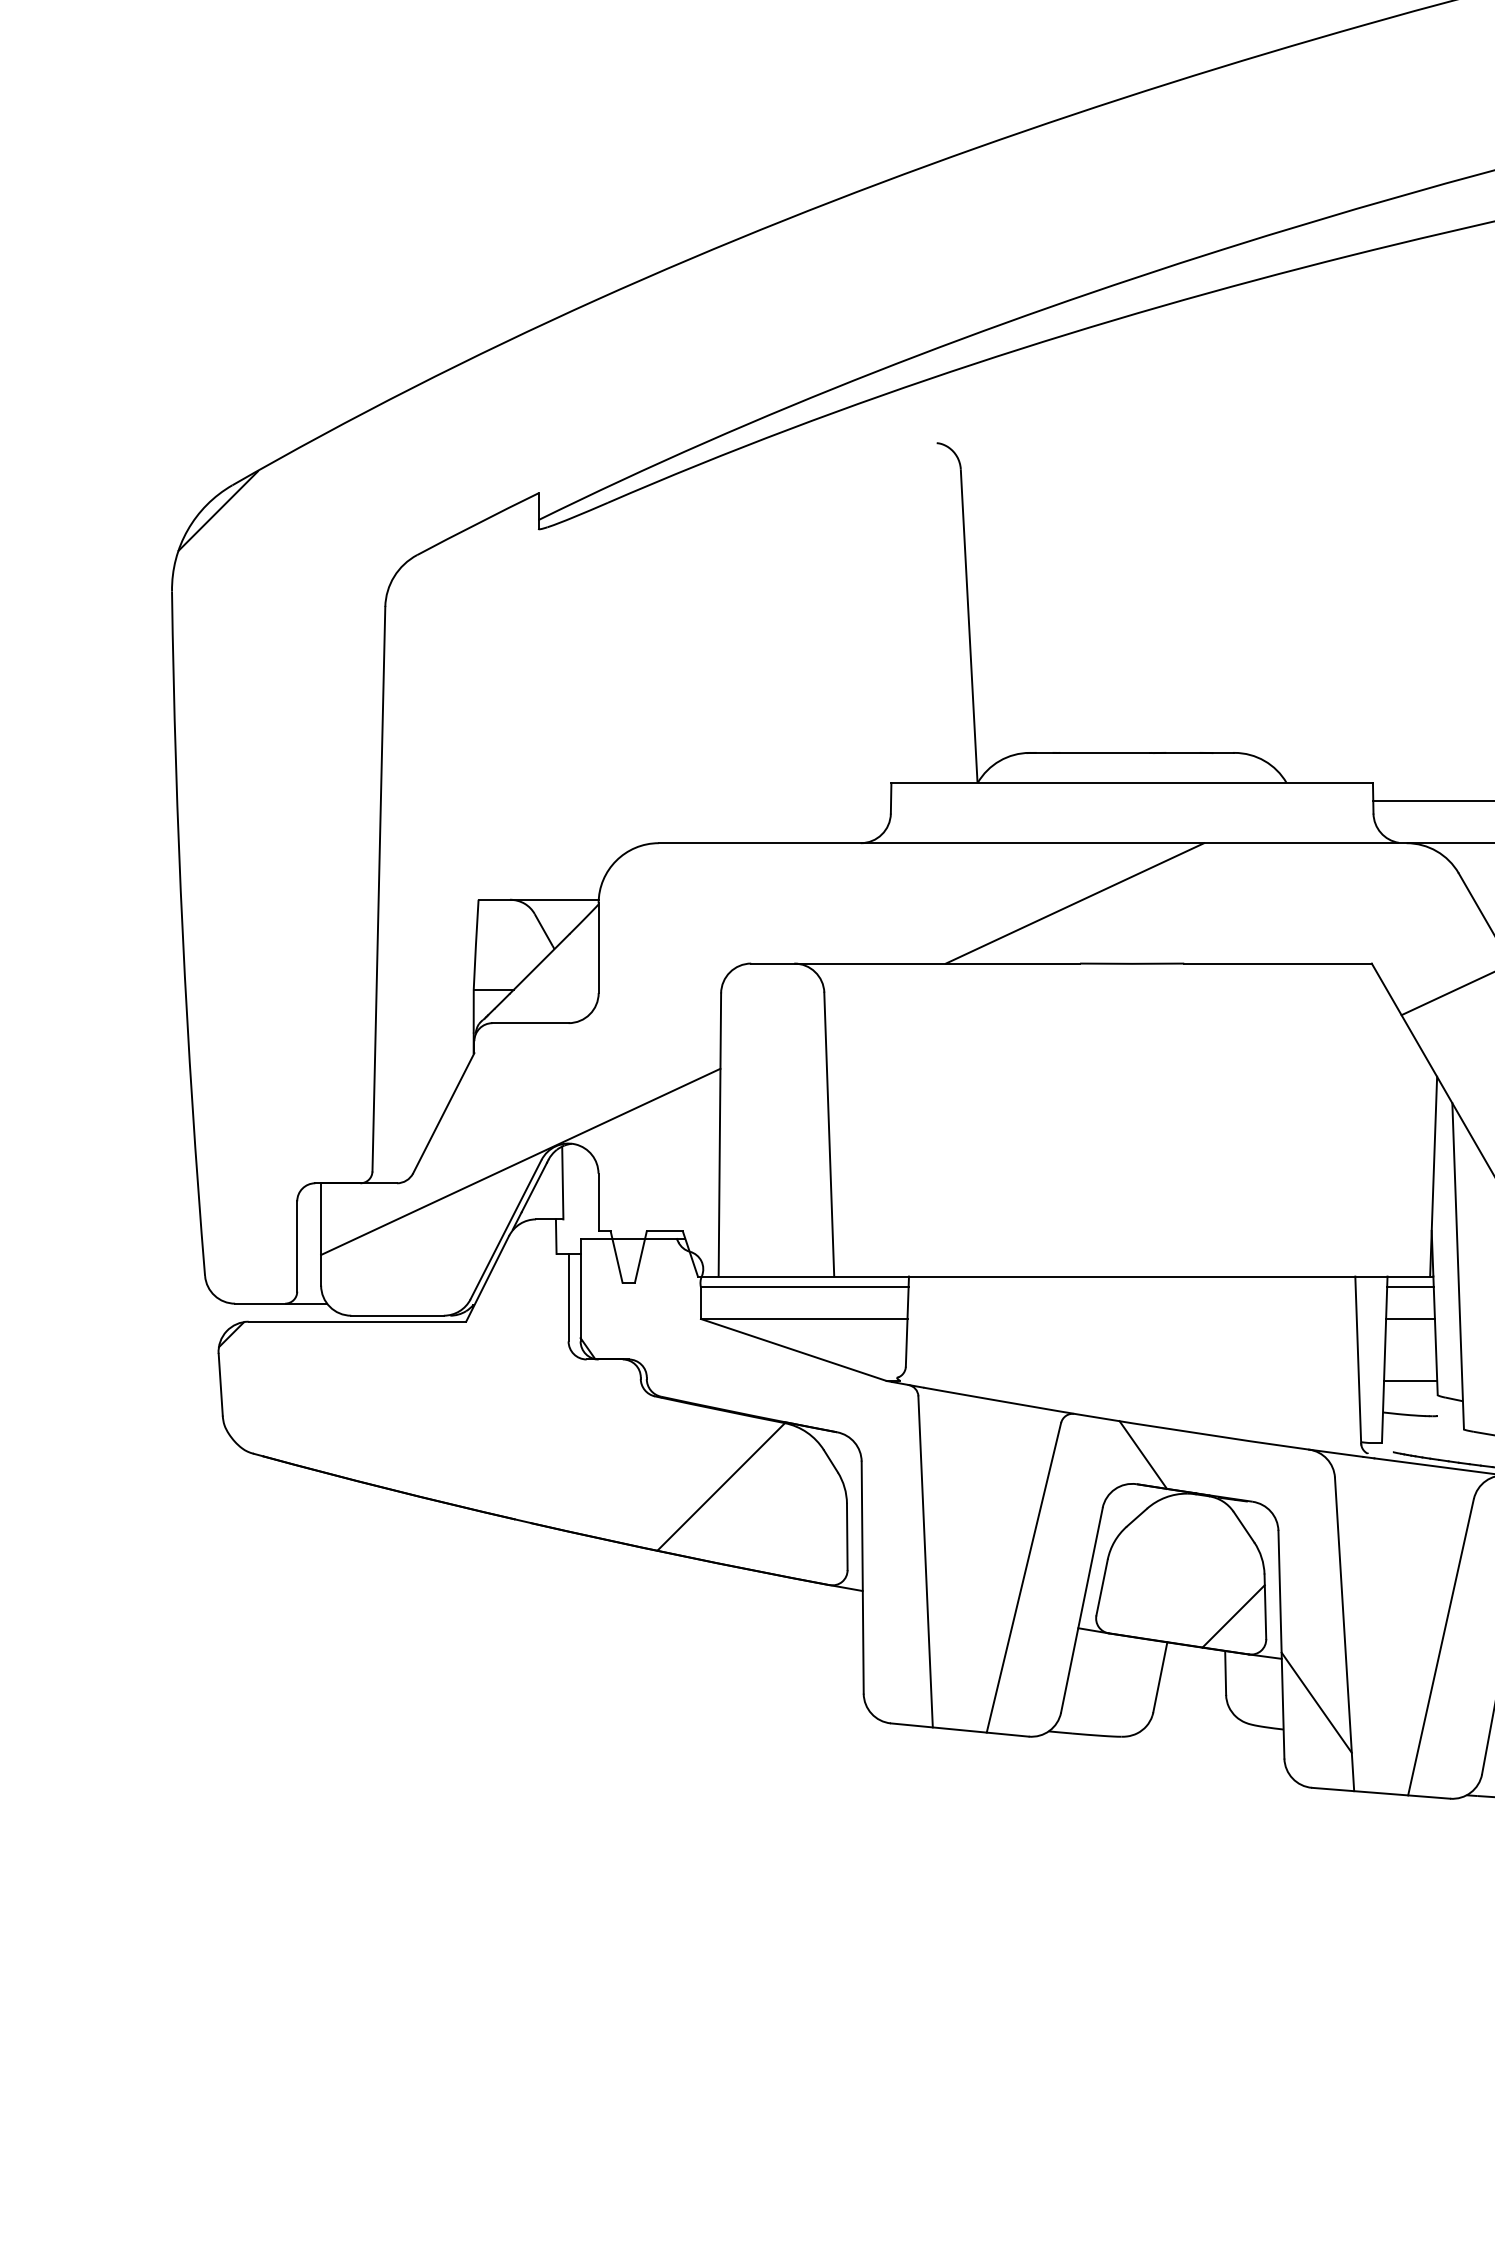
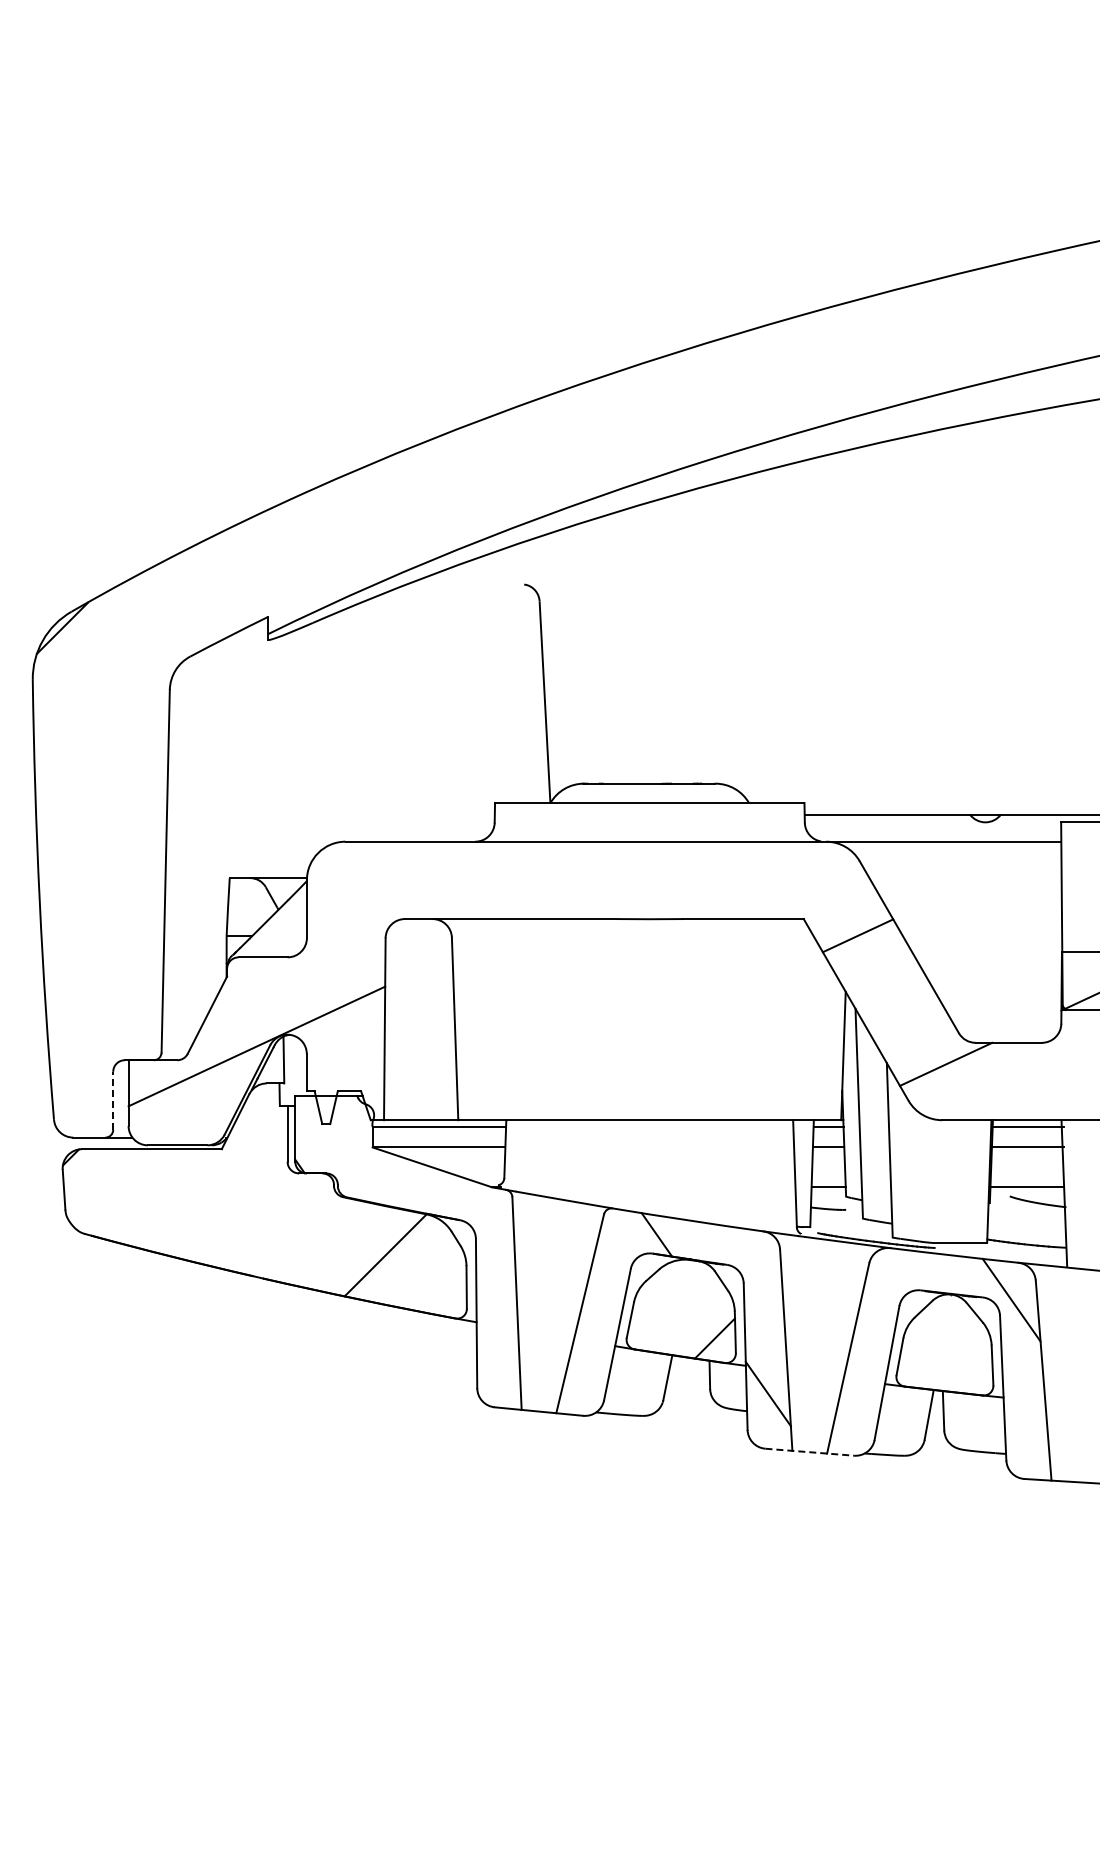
line: (1075, 903) -> (613, 880), removed
line: (297, 1245) -> (113, 1100), solid -> dashed
line: (1382, 1793) -> (810, 1452), solid -> dashed

